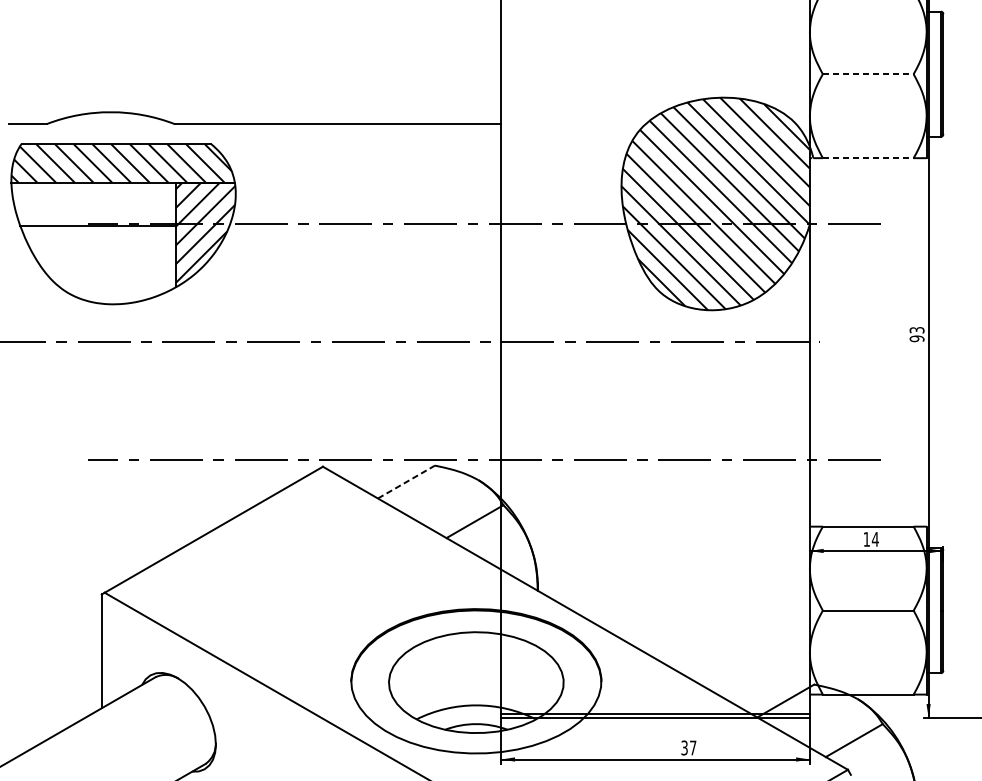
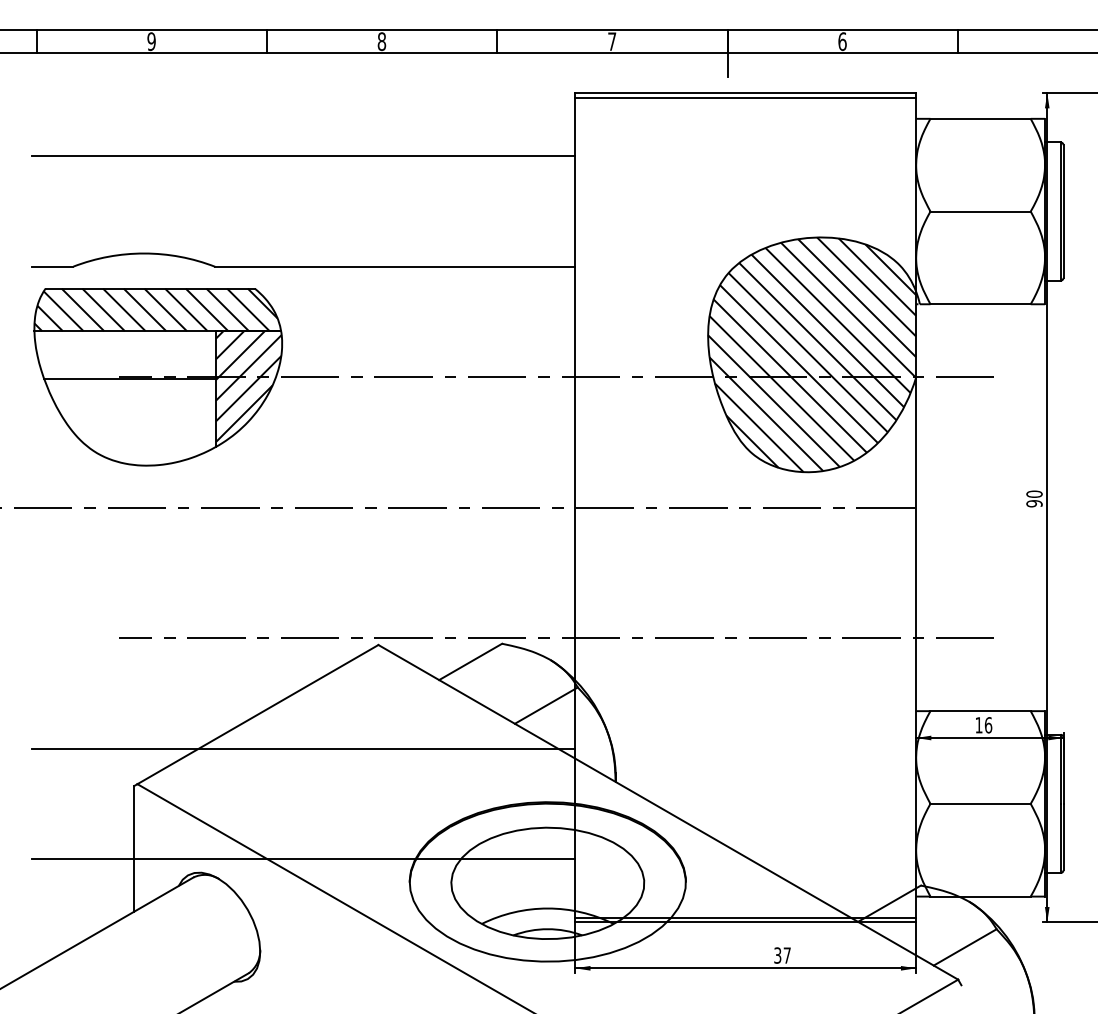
line: (255, 24) -> (303, 156), added
line: (869, 74) -> (981, 211), dashed -> solid
line: (869, 158) -> (981, 304), dashed -> solid
text: (917, 329) -> (1034, 493), 93 -> 90
line: (407, 481) -> (471, 661), dashed -> solid
text: (875, 539) -> (988, 725), 14 -> 16
line: (255, 560) -> (303, 748), added
line: (255, 660) -> (303, 859), added

